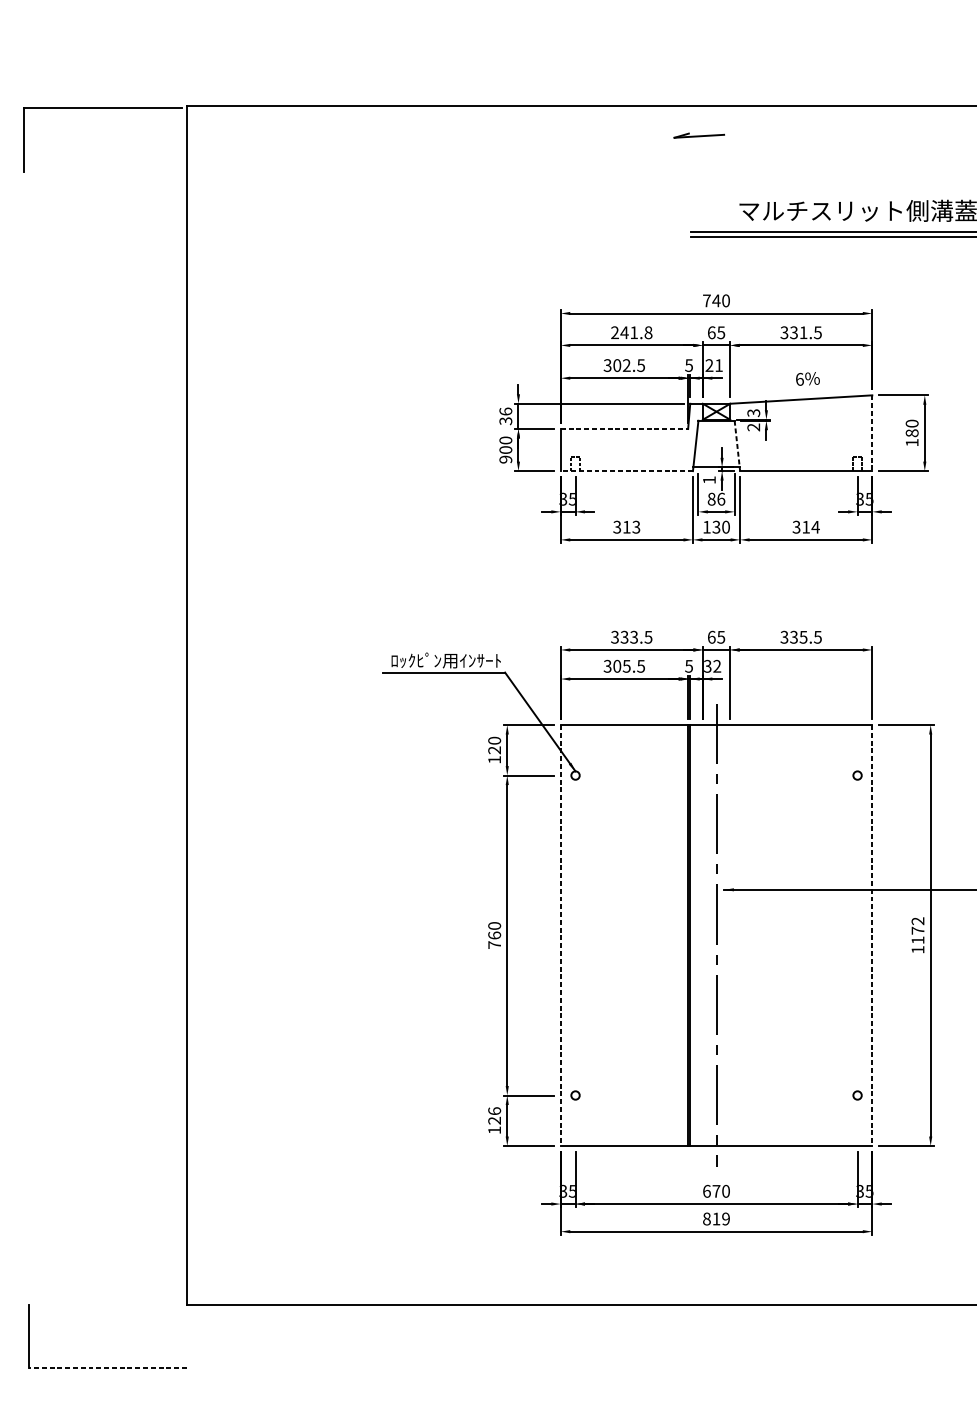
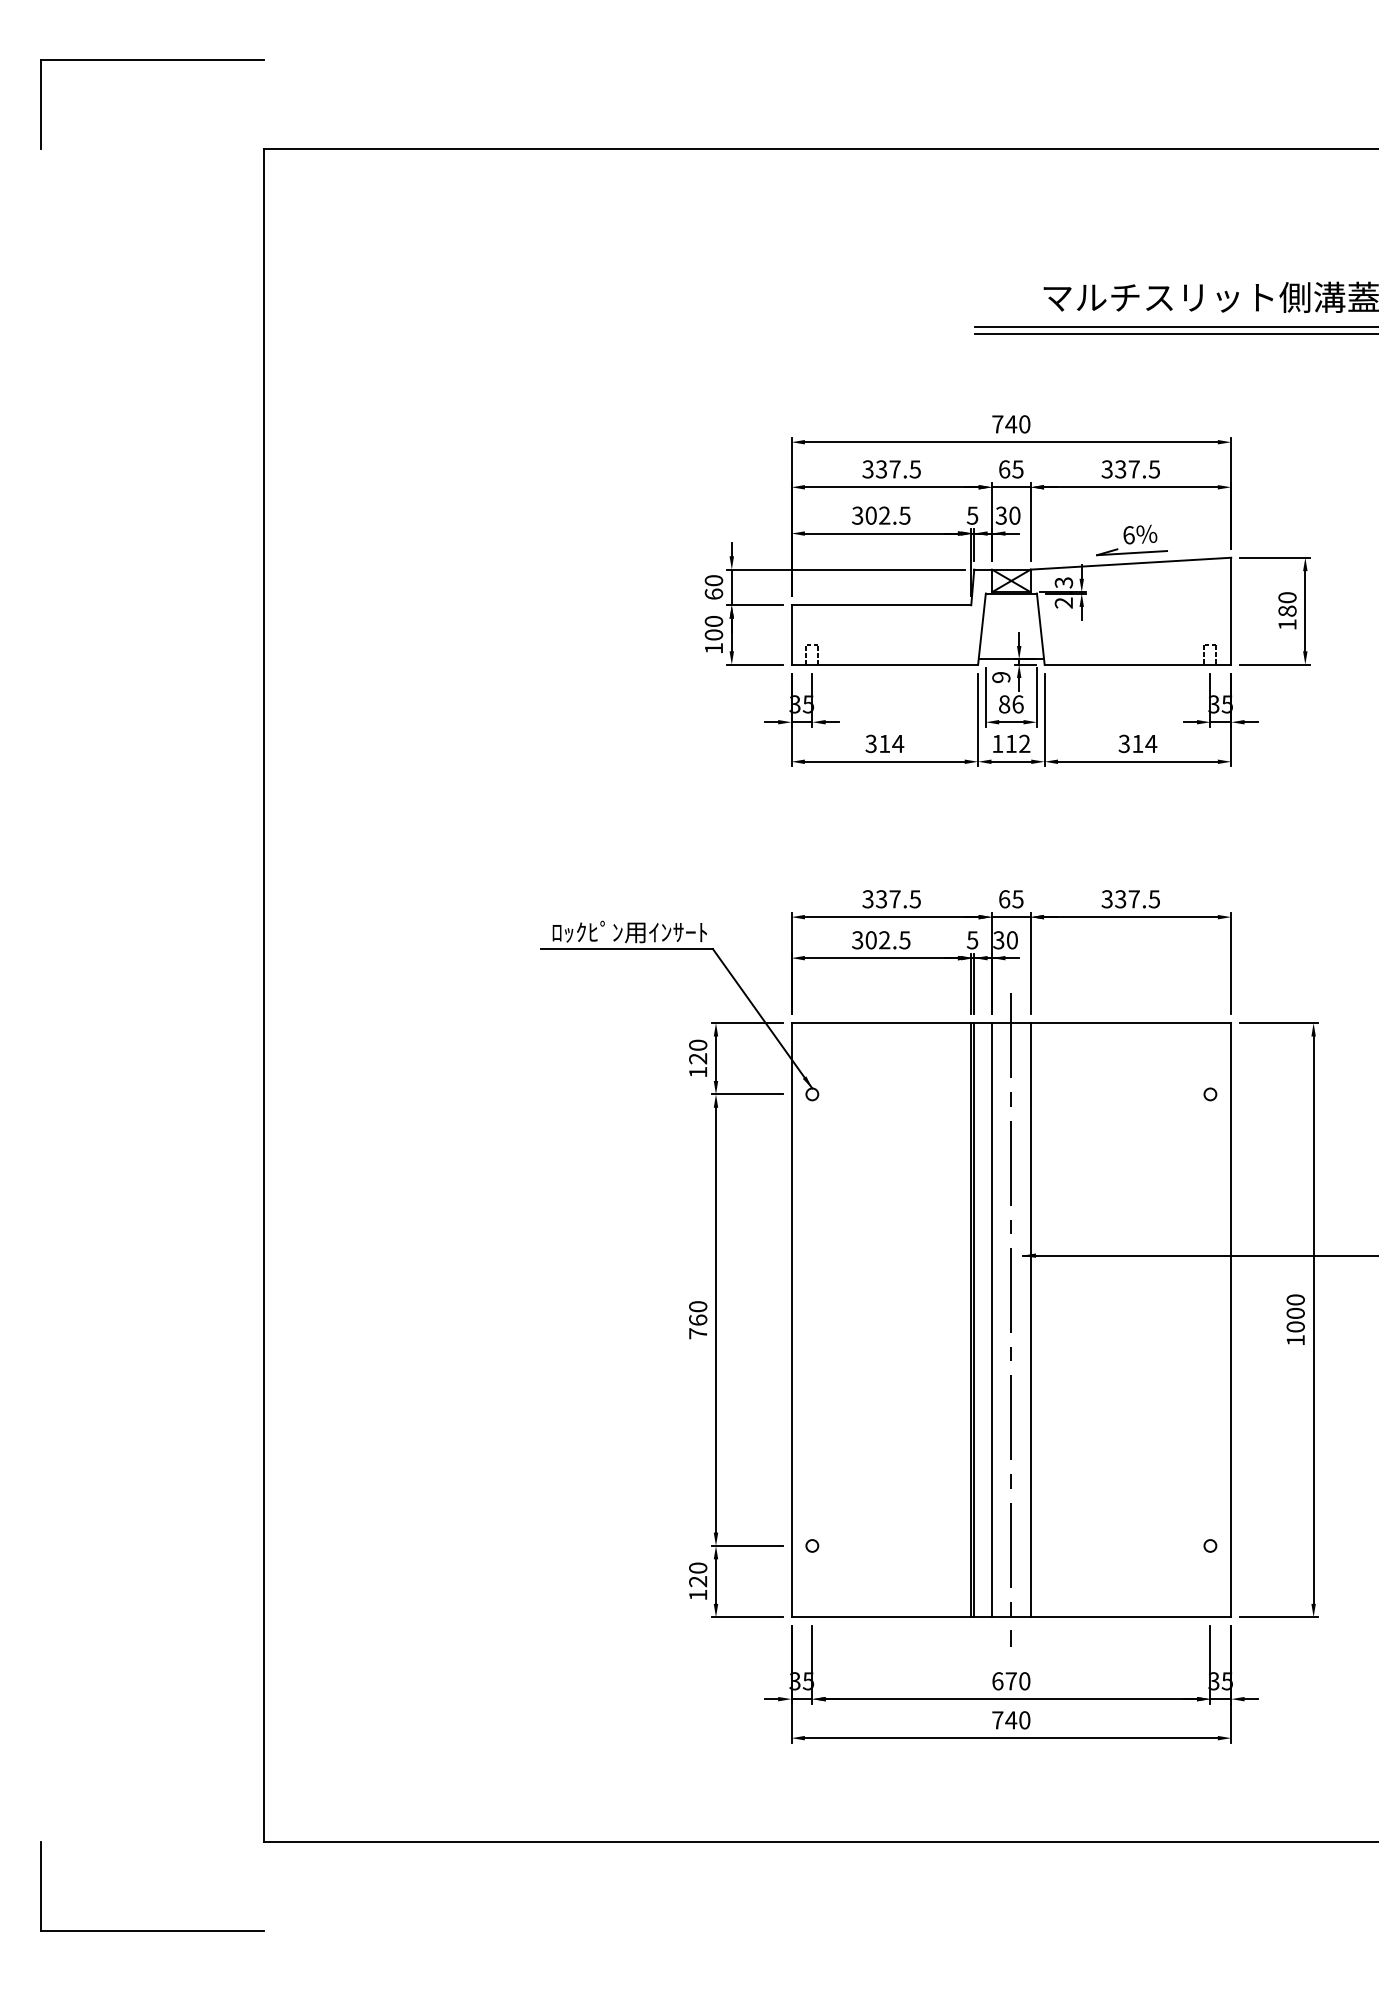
part: (103, 108) -> (152, 60), moved
part: (698, 135) -> (1131, 552), moved
text: (631, 332) -> (891, 469), 241.8 -> 337.5
text: (803, 332) -> (1133, 469), 331.5 -> 337.5
text: (713, 365) -> (1007, 515), 21 -> 30
text: (505, 416) -> (713, 587), 36 -> 60
line: (624, 429) -> (881, 605), dashed -> solid
line: (872, 433) -> (1231, 611), dashed -> solid
line: (737, 446) -> (1040, 629), dashed -> solid
text: (505, 459) -> (713, 648), 900 -> 100
line: (626, 470) -> (884, 664), dashed -> solid
text: (709, 480) -> (1001, 677), 1 -> 9
text: (636, 526) -> (898, 743), 313 -> 314
text: (720, 526) -> (1017, 743), 130 -> 112
text: (633, 637) -> (894, 899), 333.5 -> 337.5
text: (803, 637) -> (1133, 899), 335.5 -> 337.5
text: (626, 666) -> (884, 940), 305.5 -> 302.5
text: (716, 666) -> (1011, 940), 32 -> 30
text: (917, 930) -> (1295, 1313), 1172 -> 1000
line: (560, 935) -> (791, 1320), dashed -> solid
line: (703, 935) -> (992, 1320), added
line: (730, 935) -> (1030, 1320), added
line: (872, 935) -> (1231, 1320), dashed -> solid
text: (494, 1110) -> (698, 1567), 126 -> 120
text: (716, 1219) -> (1011, 1720), 819 -> 740
line: (108, 1368) -> (152, 1931), dashed -> solid

